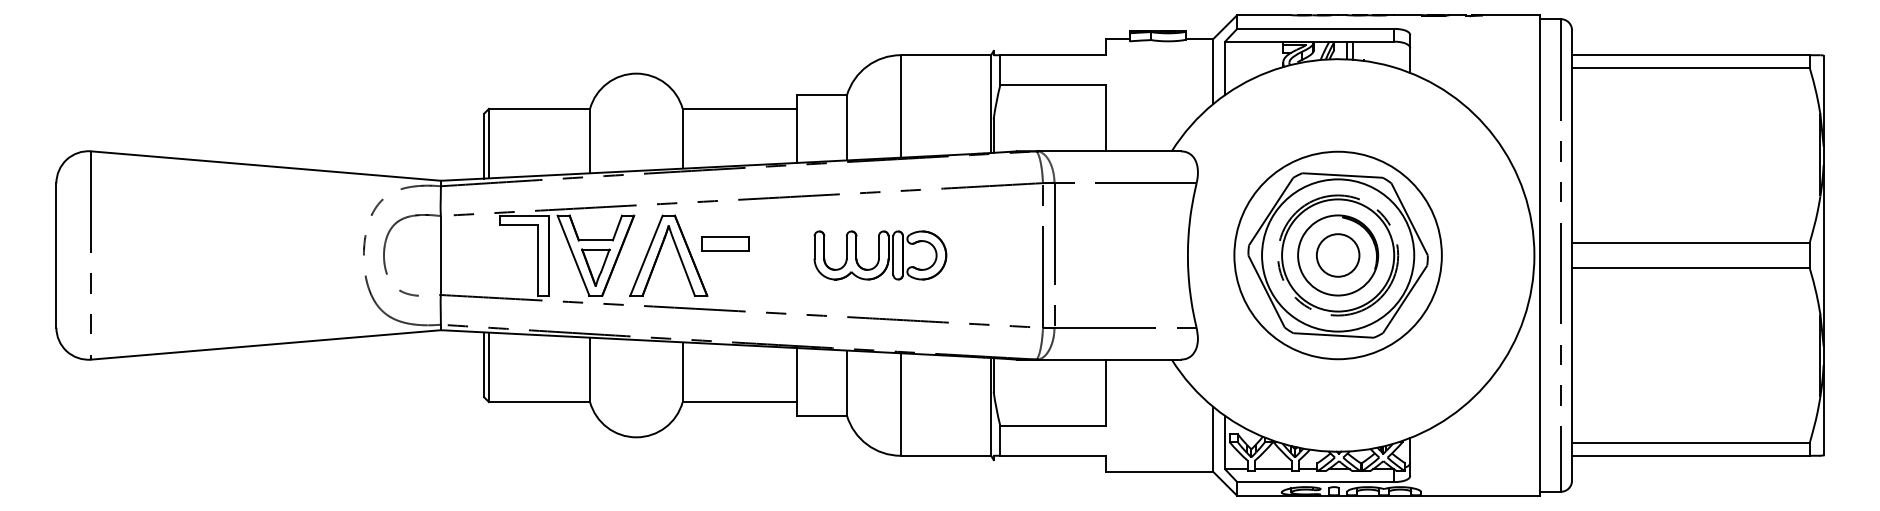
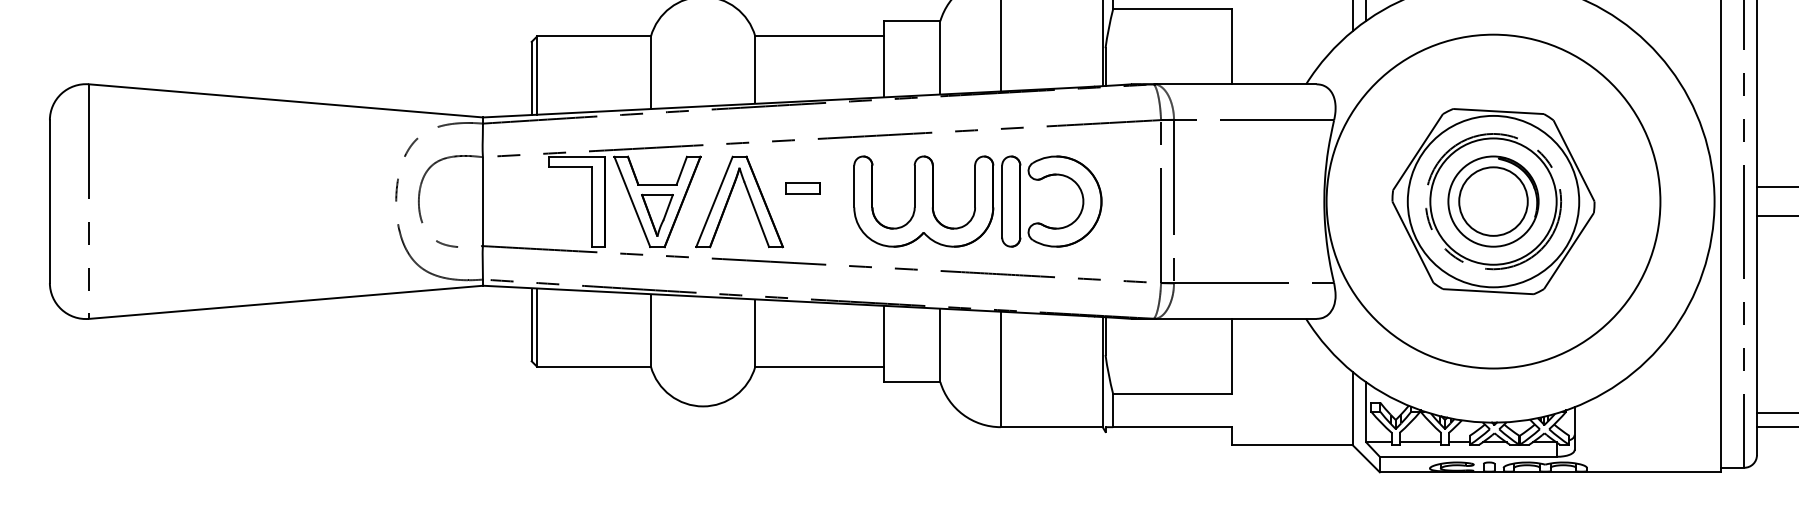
part: (724, 243) -> (802, 188), size x0.62
part: (880, 255) -> (978, 201), size x1.67
circle: (1337, 255) -> (1492, 201), size x1.43
circle: (1337, 255) -> (1492, 201), size x1.43

